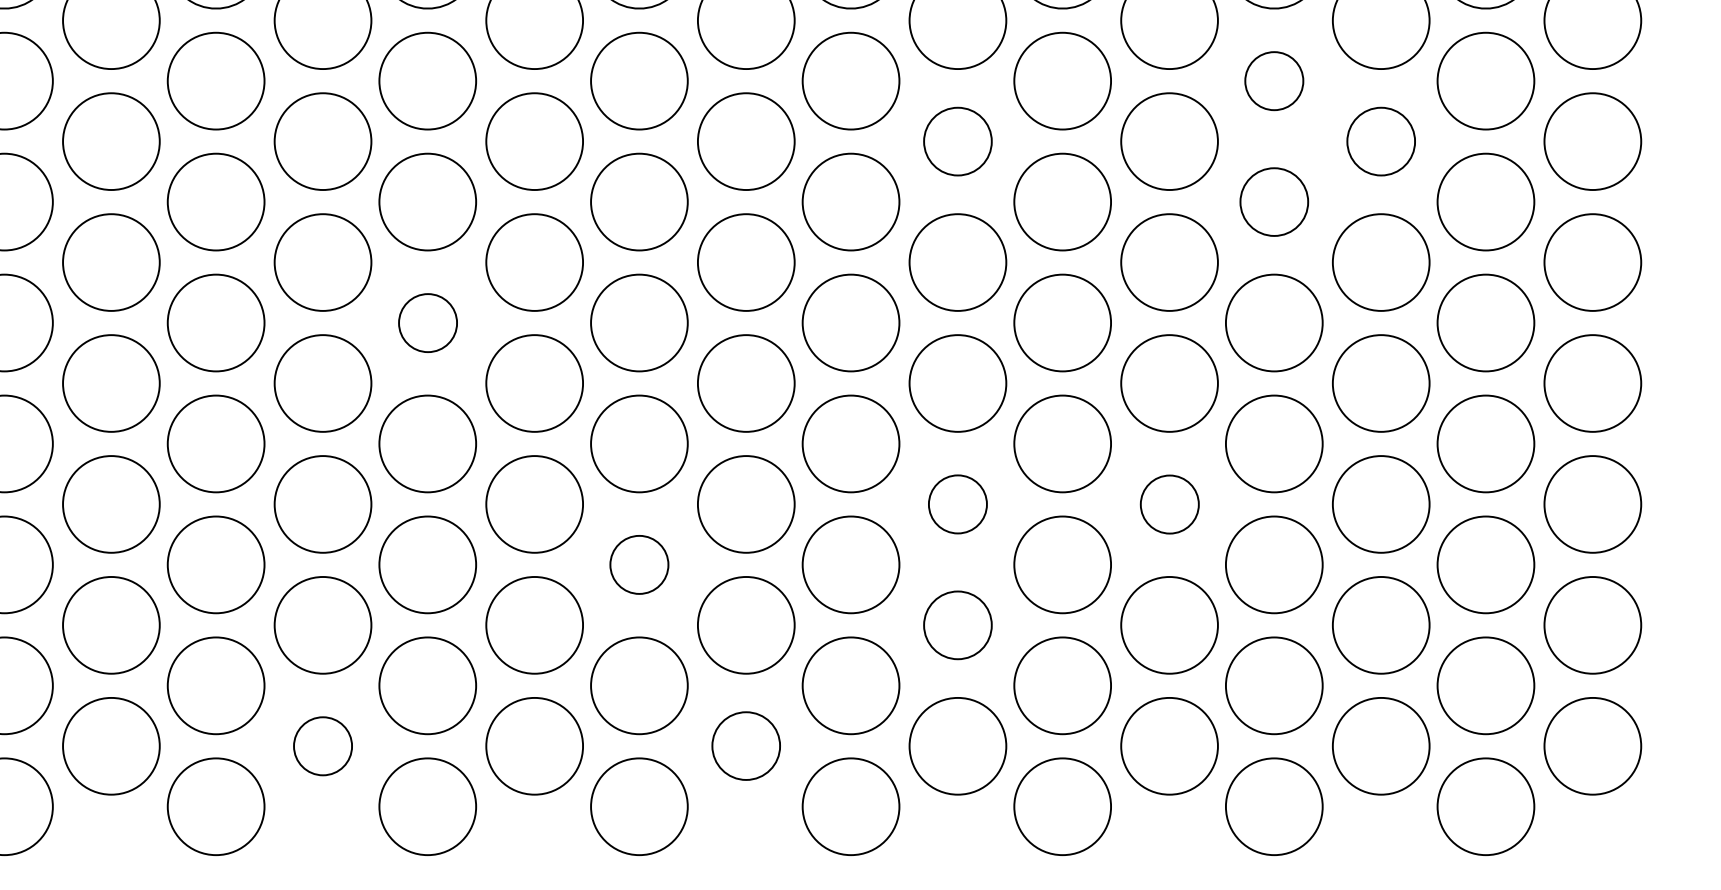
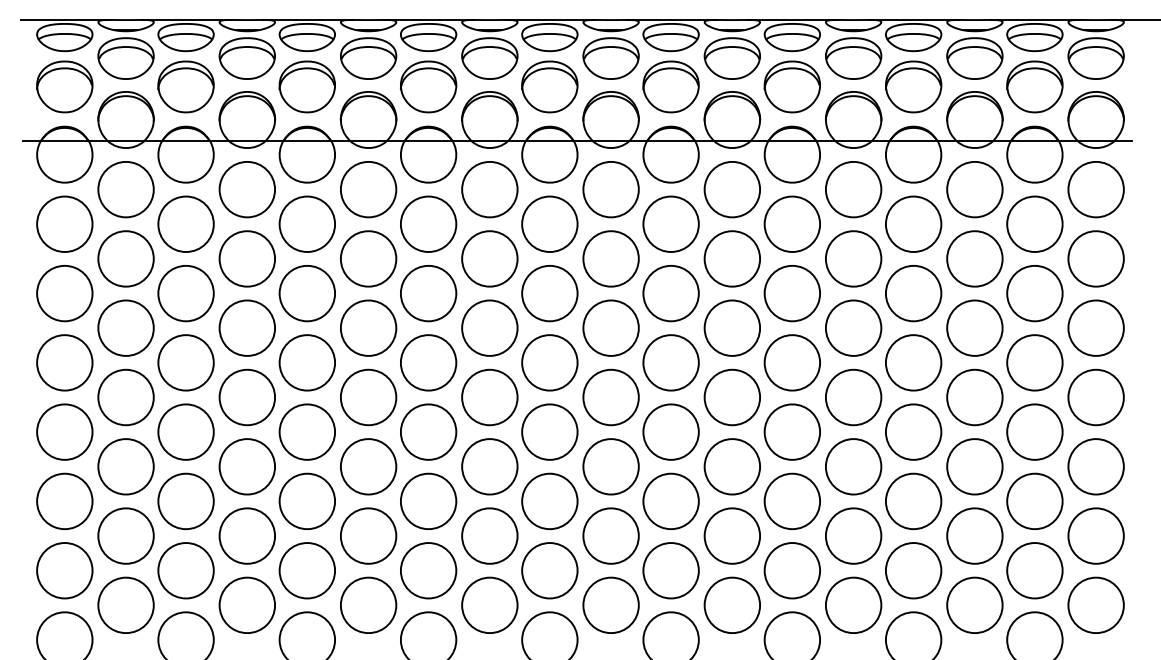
circle: (1274, 79) -> (913, 223), size x1.67
circle: (958, 140) -> (732, 258), size x1.43
circle: (1380, 140) -> (974, 258), size x1.43
circle: (1274, 201) -> (913, 293), size x1.43
circle: (427, 322) -> (428, 362), size x1.67
circle: (958, 503) -> (732, 466), size x1.67
circle: (1169, 503) -> (853, 466), size x1.67
circle: (638, 564) -> (549, 501), size x1.67
circle: (958, 624) -> (732, 535), size x1.43
circle: (745, 744) -> (610, 604), size x1.43
circle: (322, 746) -> (368, 605), size x1.67

